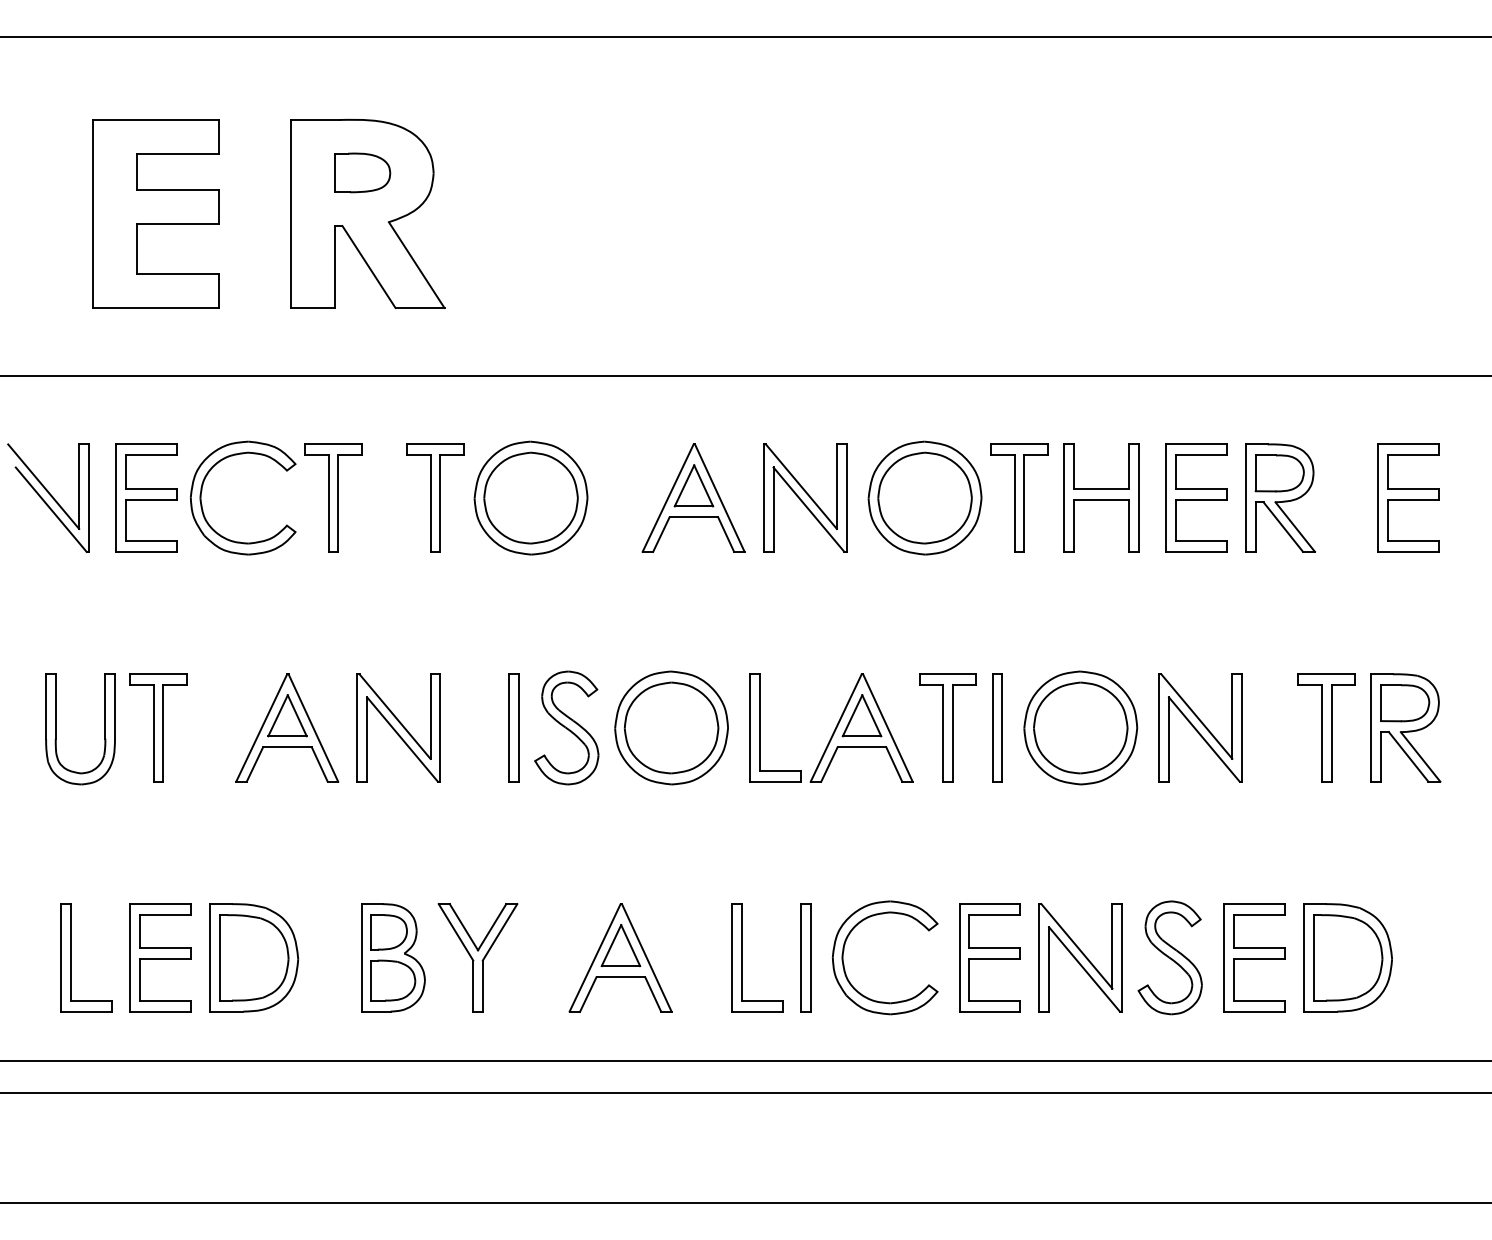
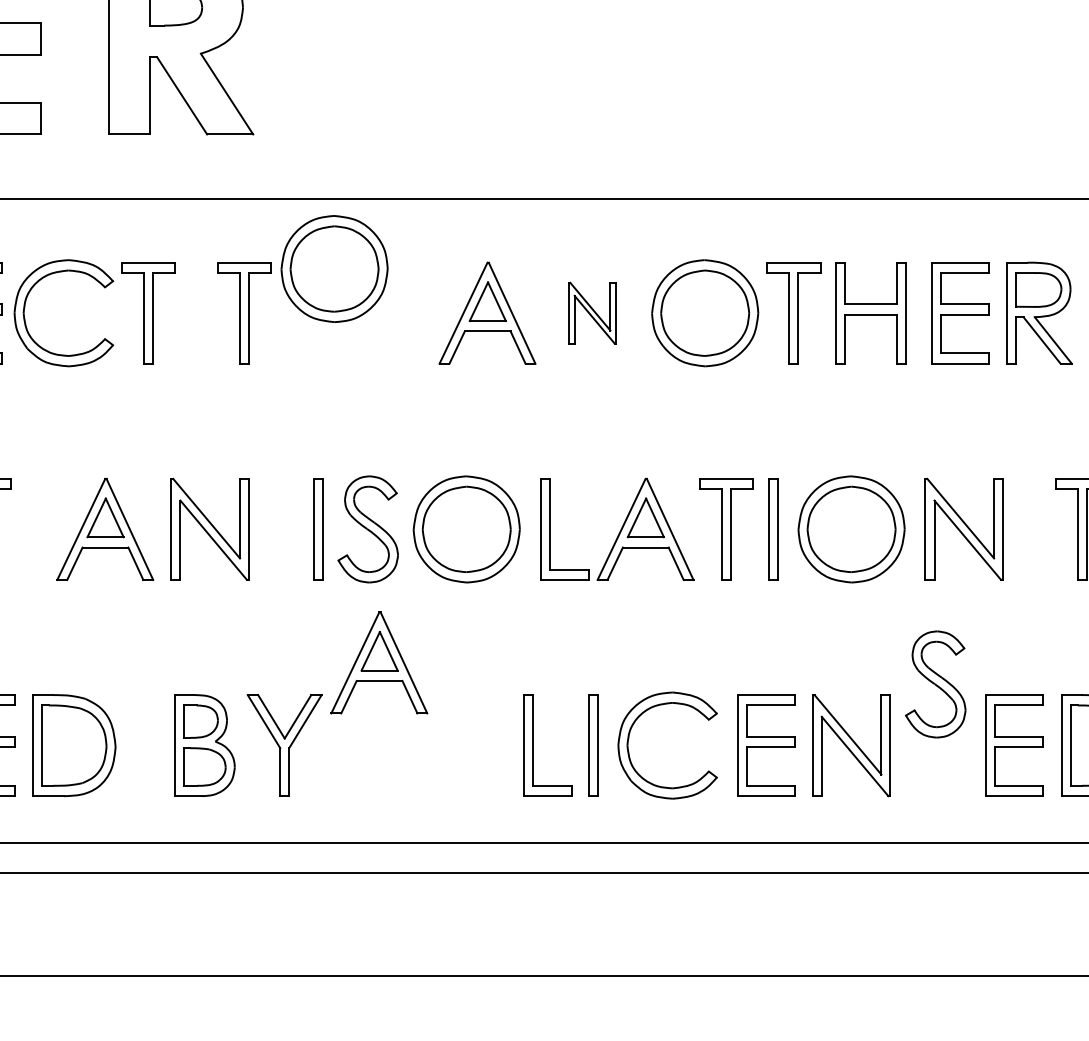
part: (530, 497) -> (334, 268), moved
part: (805, 497) -> (592, 312), size x0.6
part: (620, 957) -> (379, 662), moved
part: (1169, 957) -> (935, 684), moved

